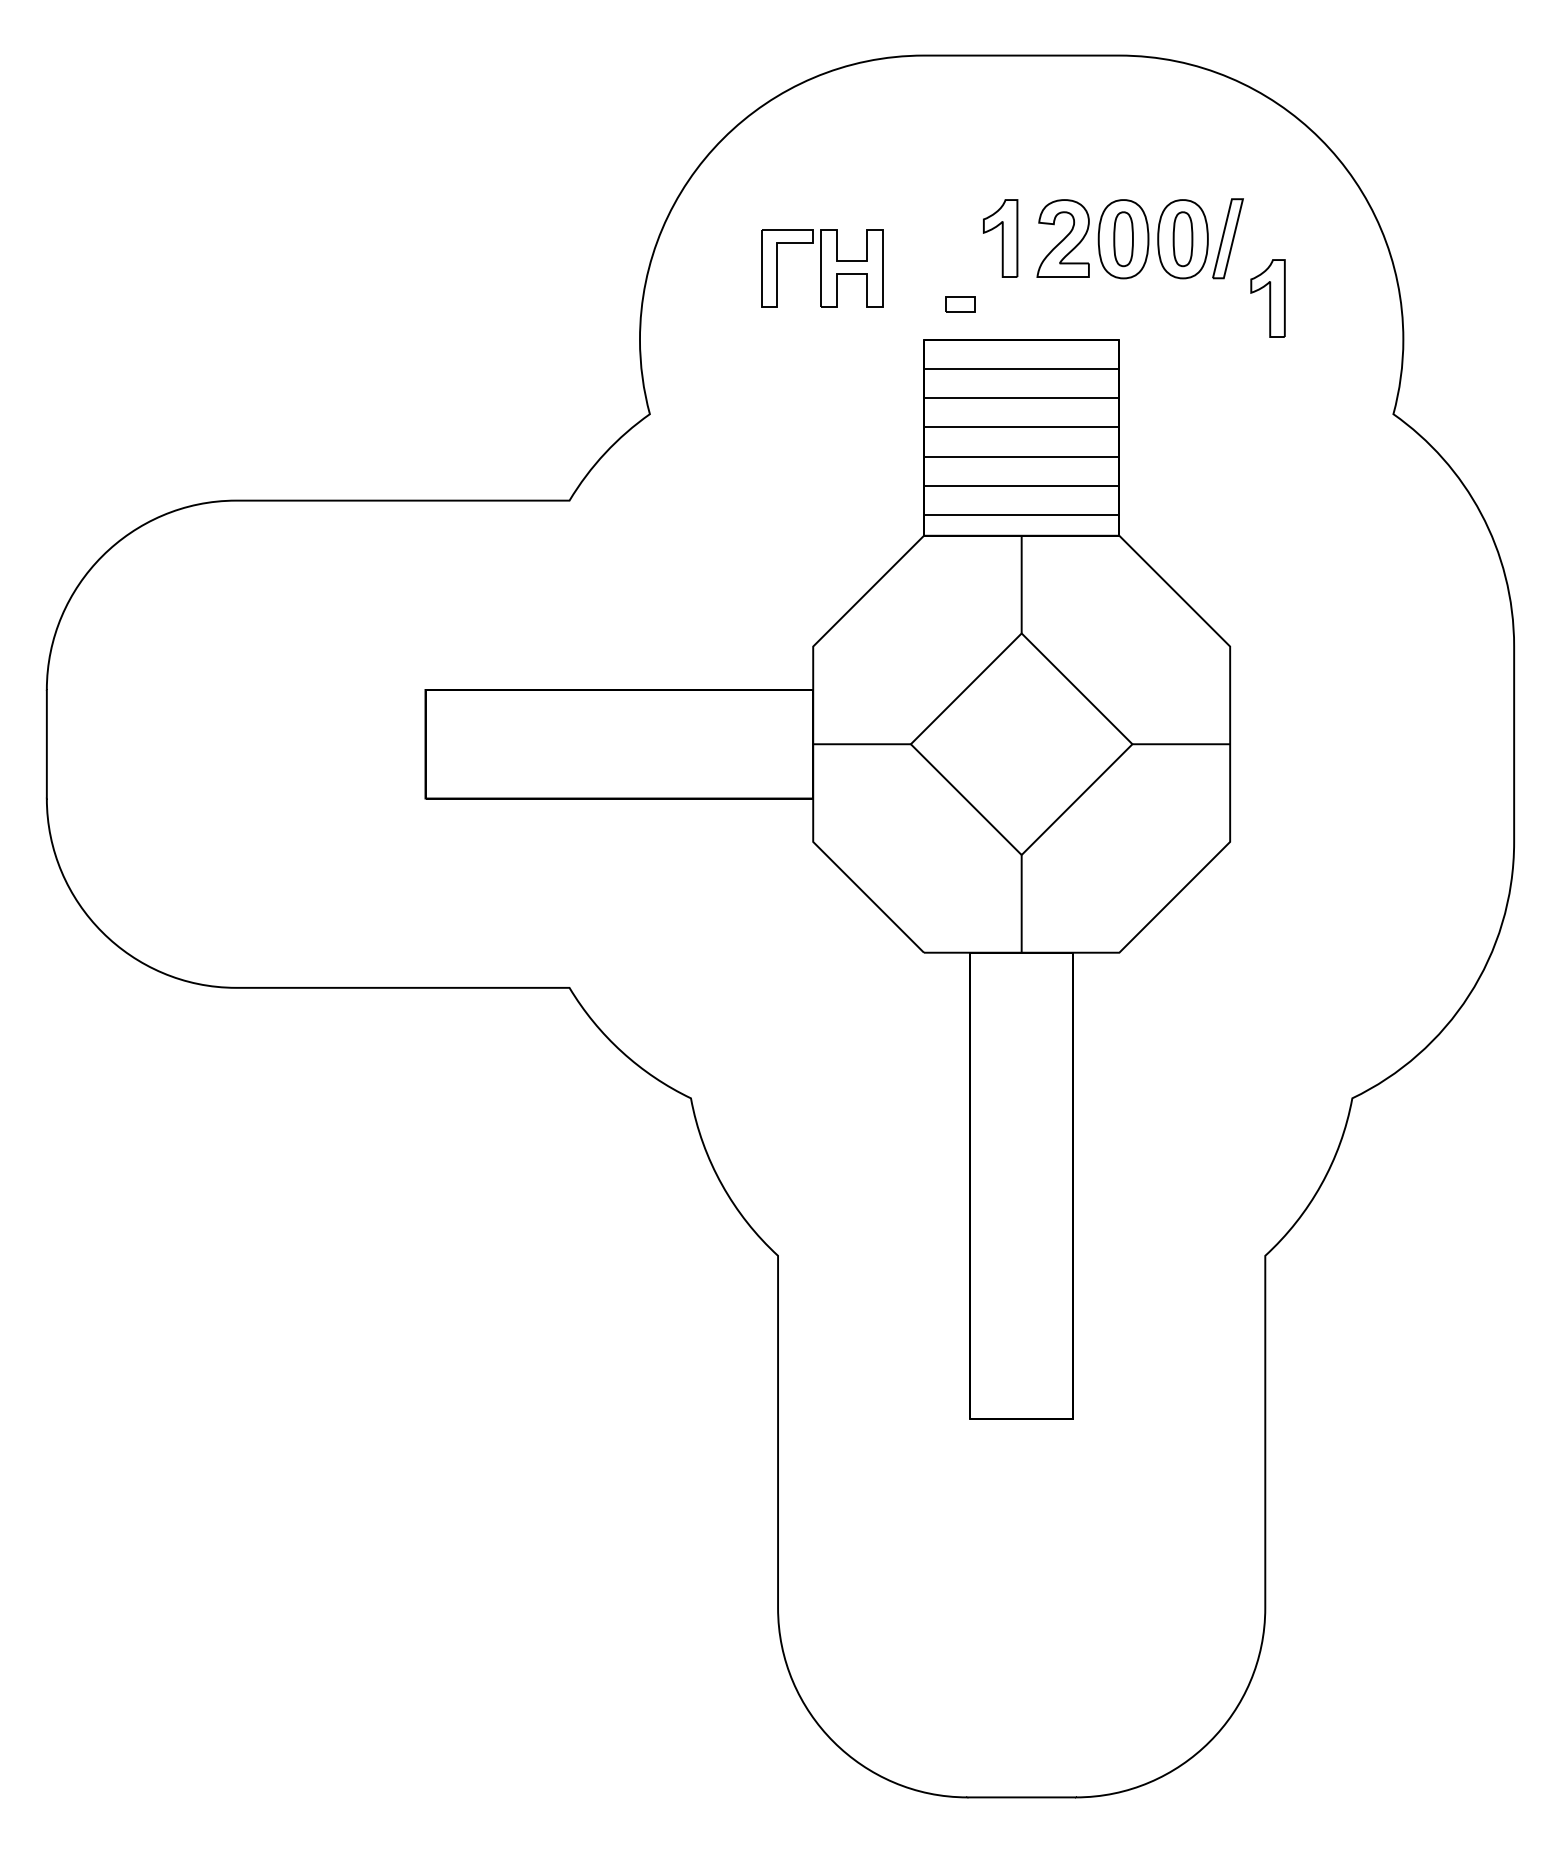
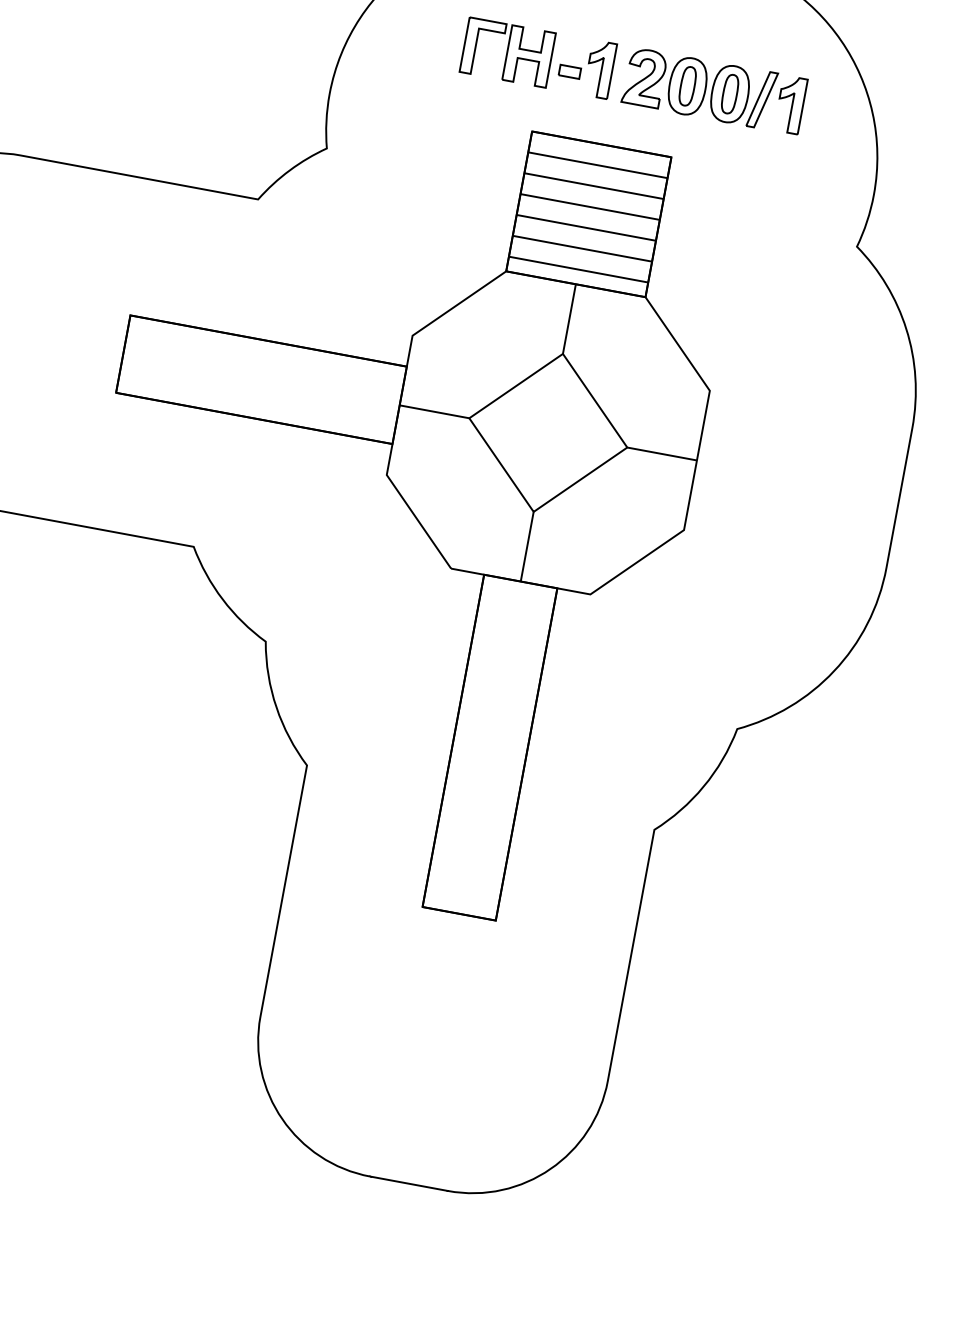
part: (822, 268) -> (508, 52), moved
part: (1267, 298) -> (790, 104), moved
part: (960, 304) -> (570, 72), moved

